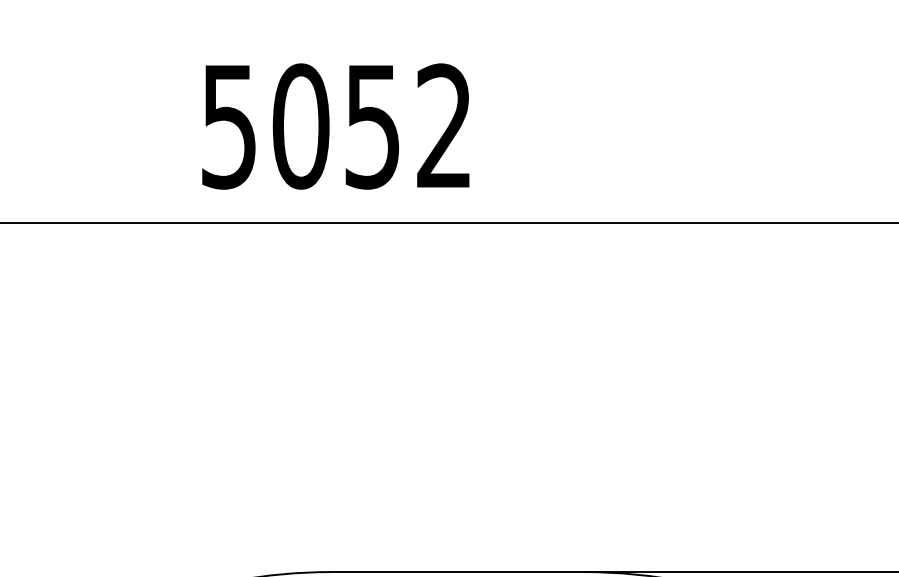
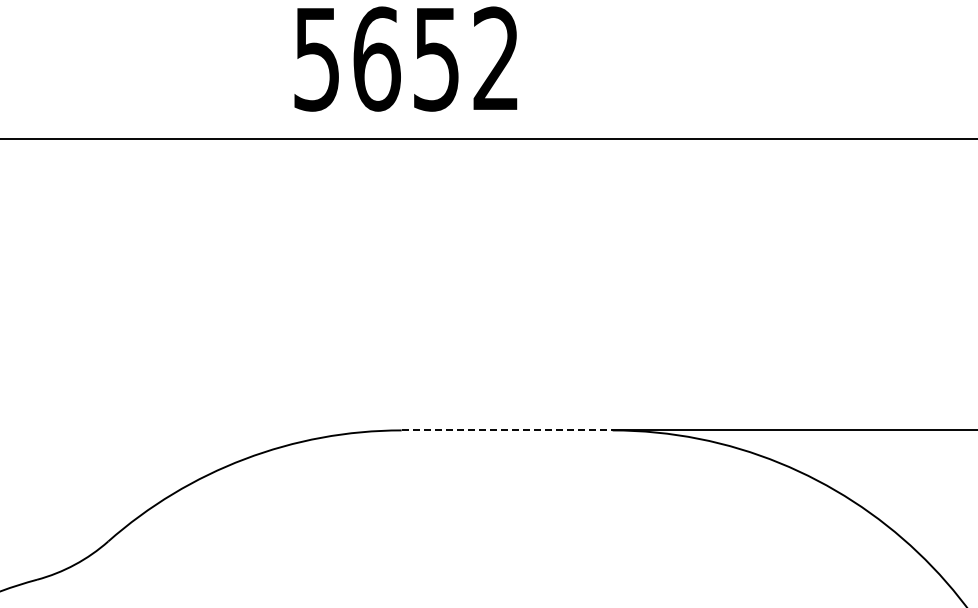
text: (300, 125) -> (376, 58), 5052 -> 5652
line: (457, 572) -> (507, 430), solid -> dashed

